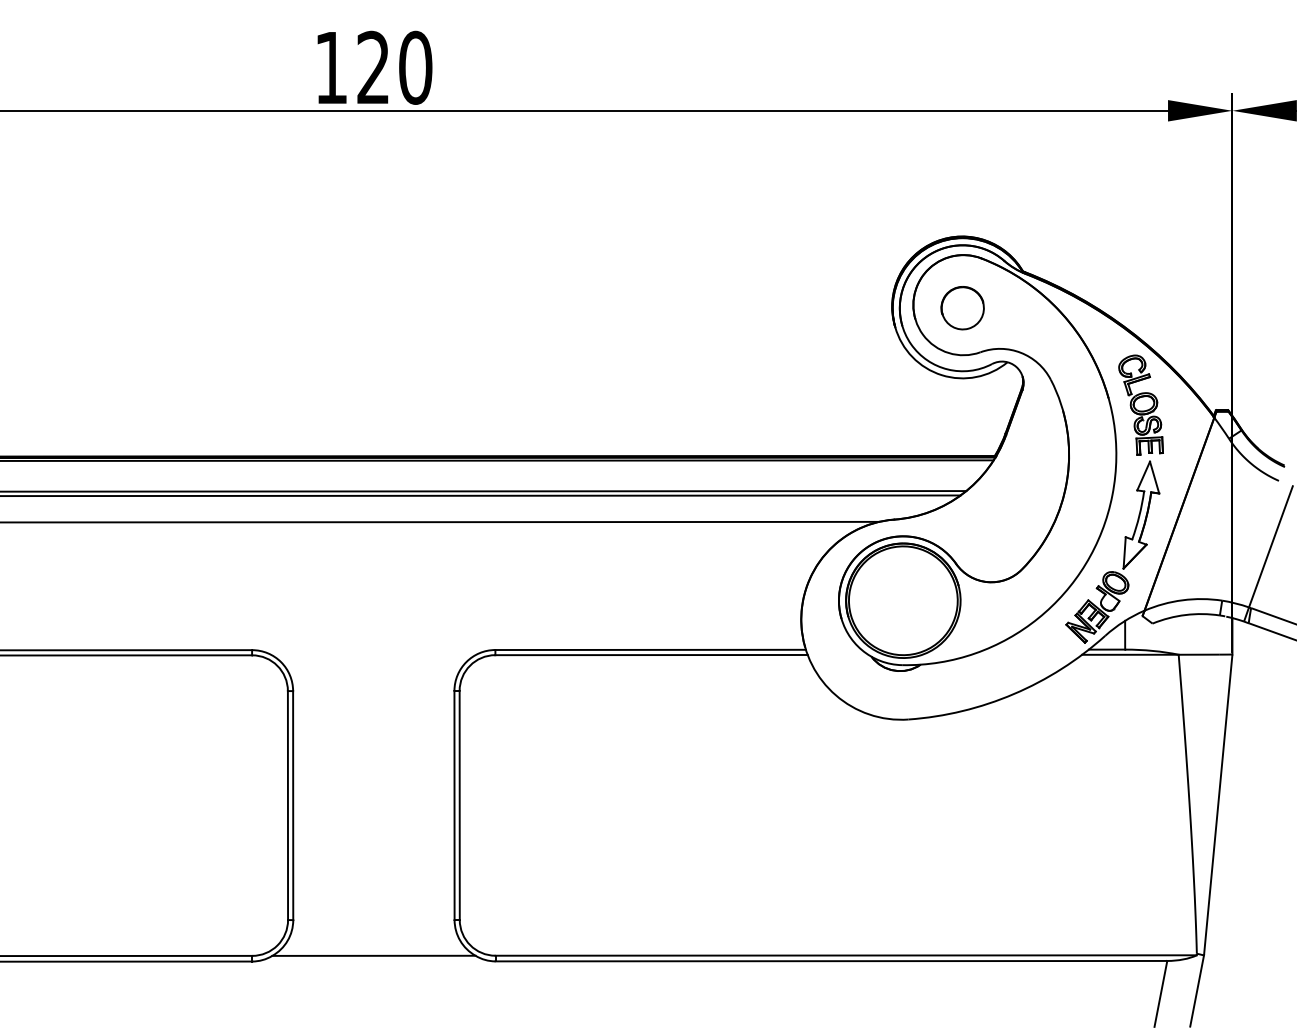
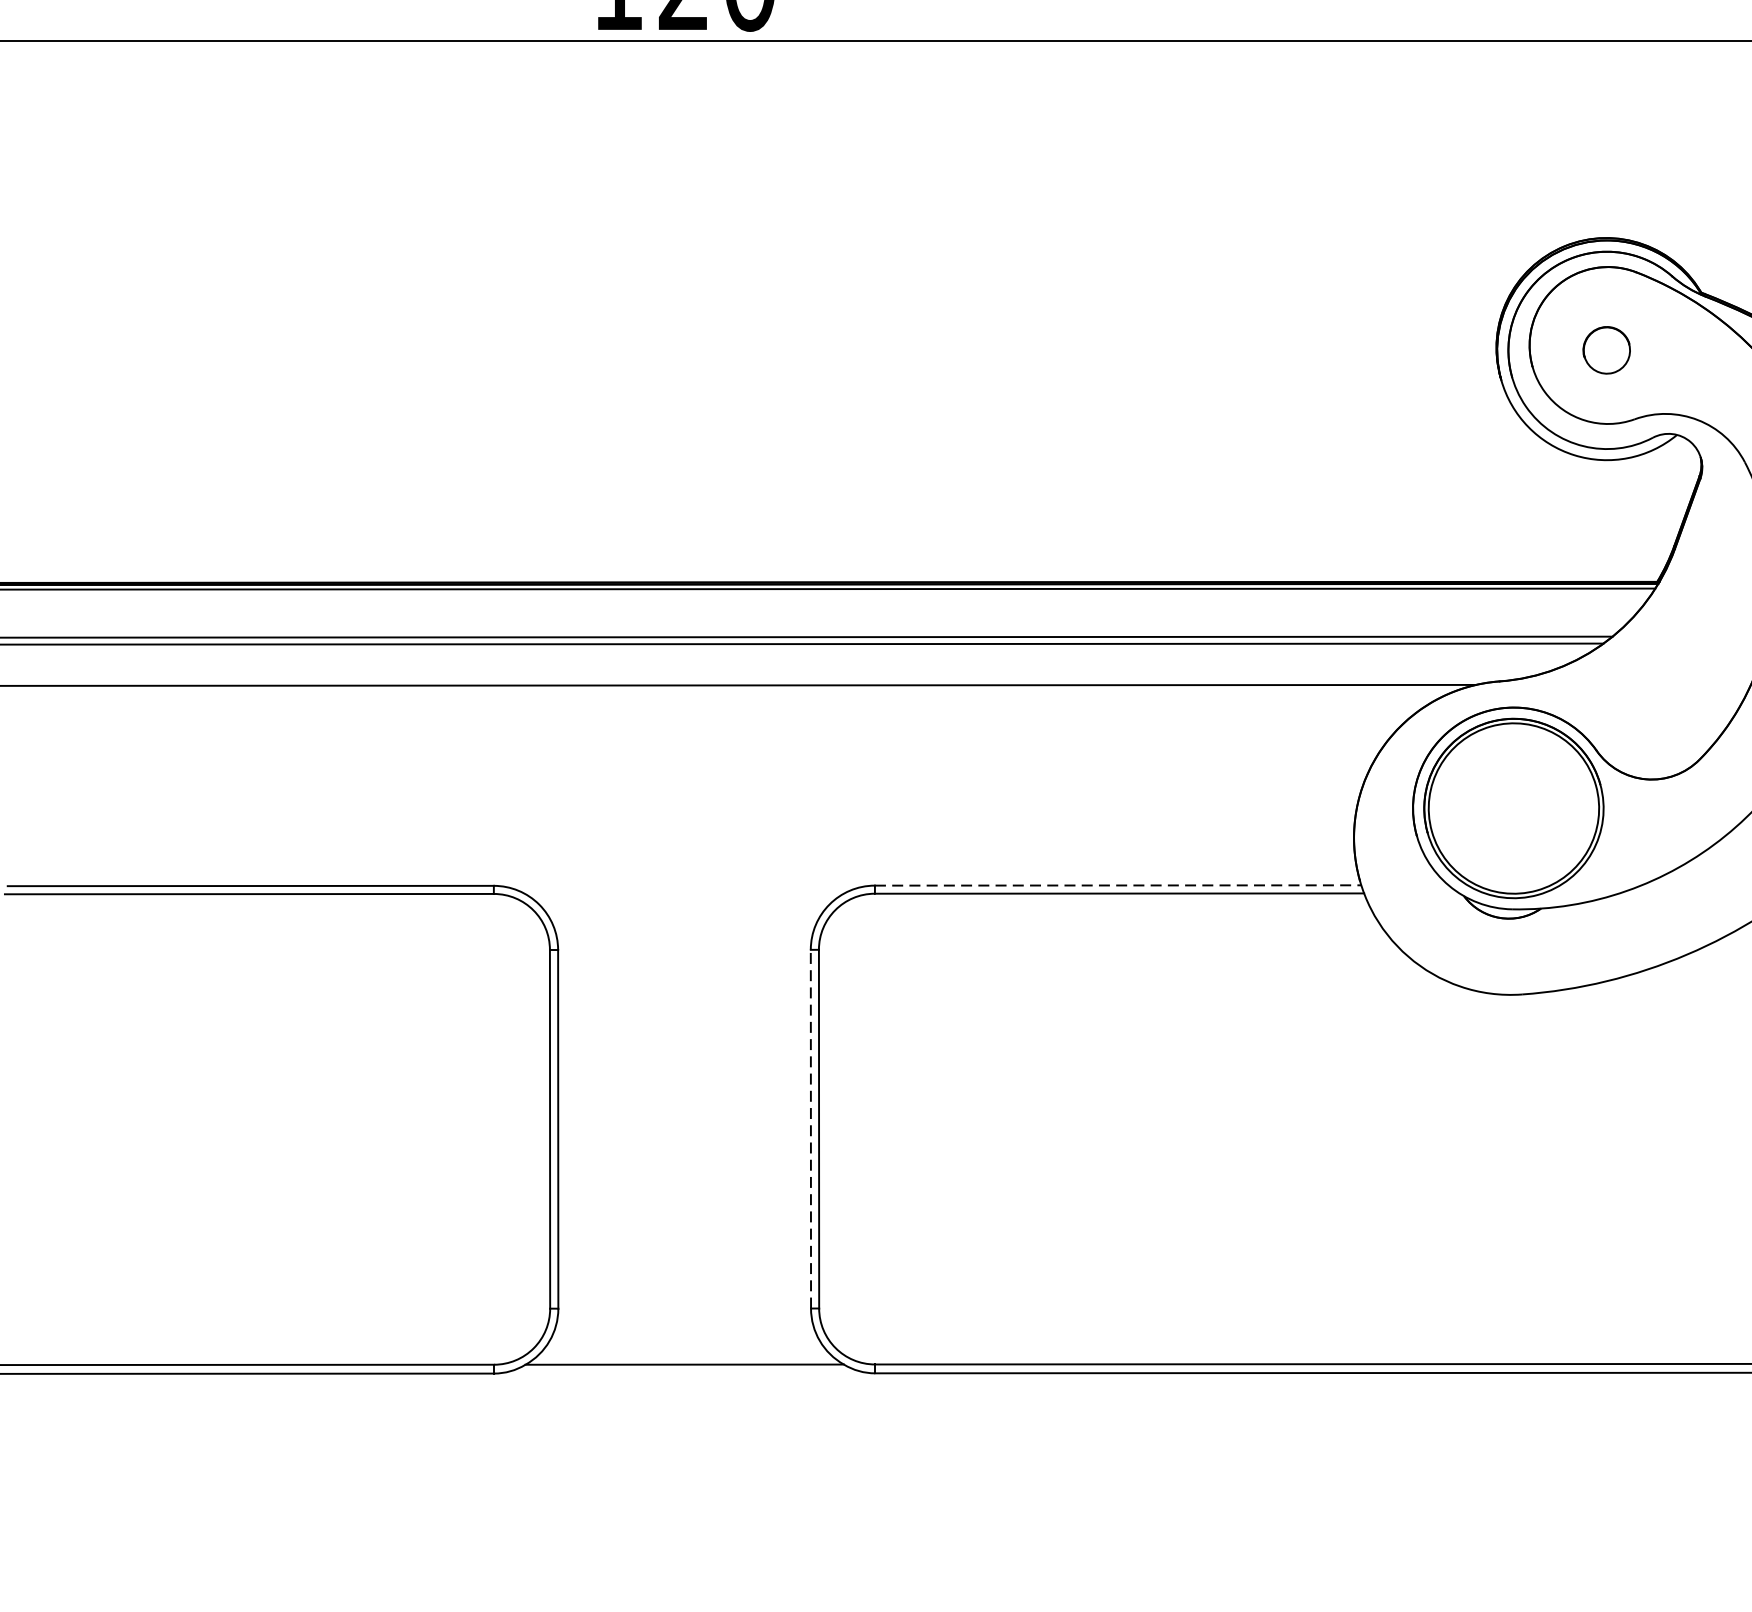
part: (962, 308) -> (1606, 350), size x0.7
line: (651, 649) -> (1119, 884), solid -> dashed
line: (454, 805) -> (810, 1129), solid -> dashed

